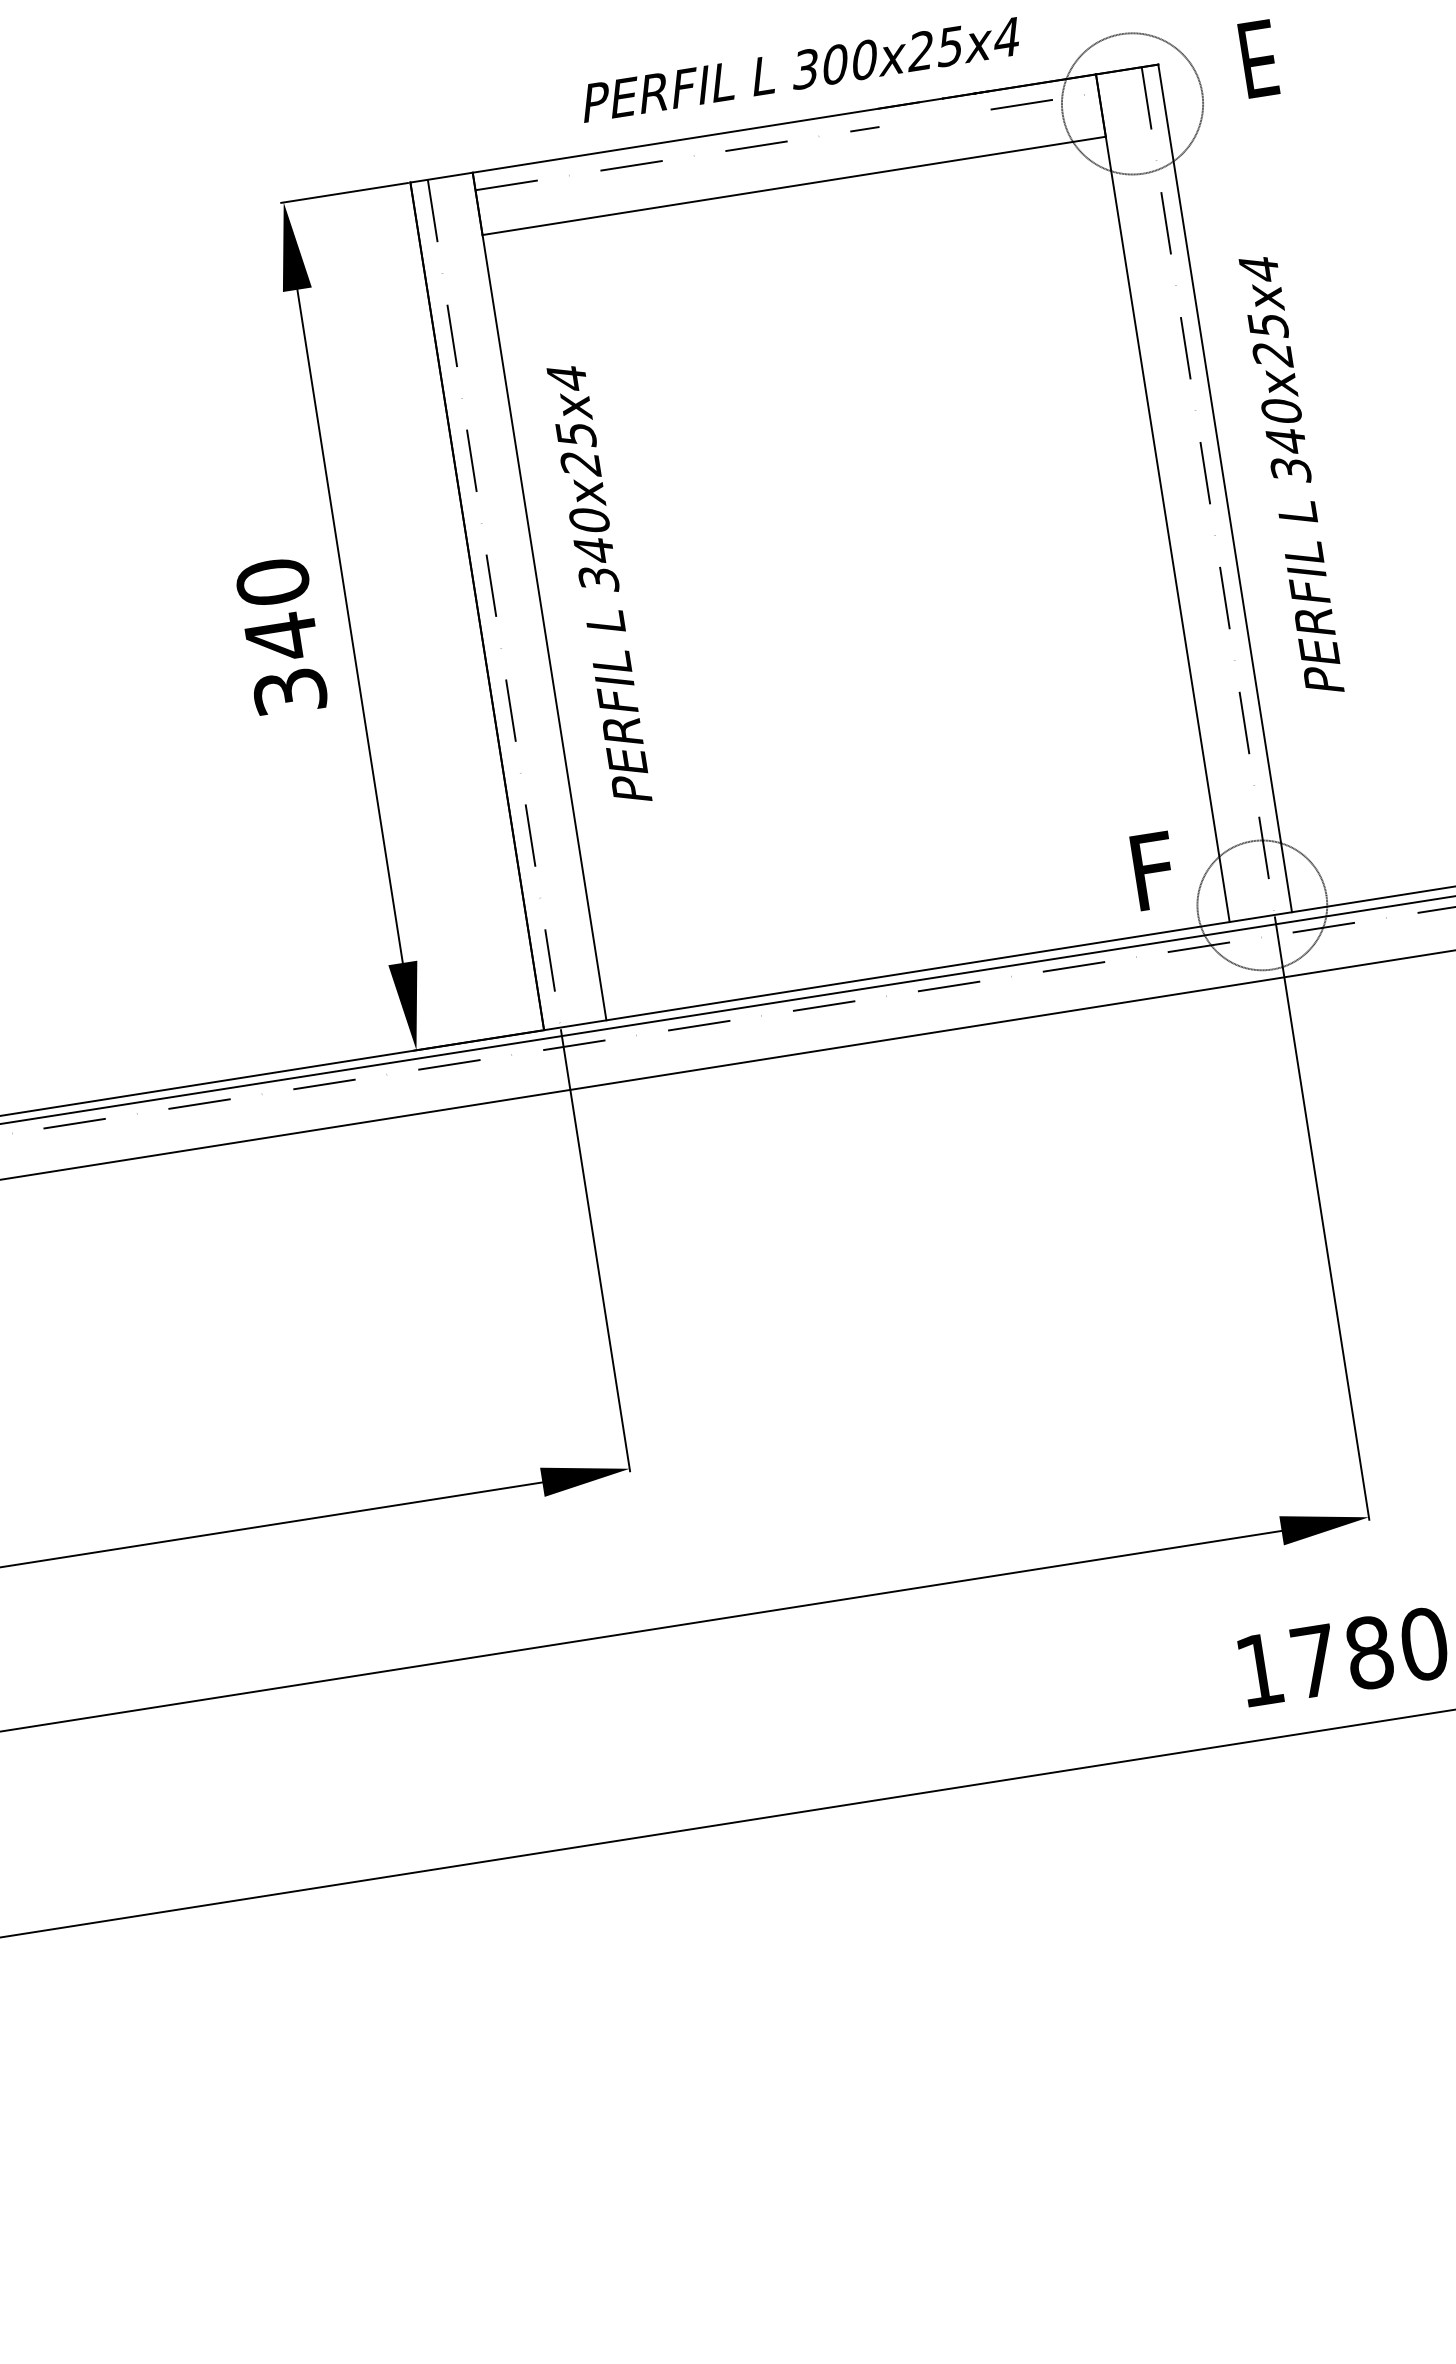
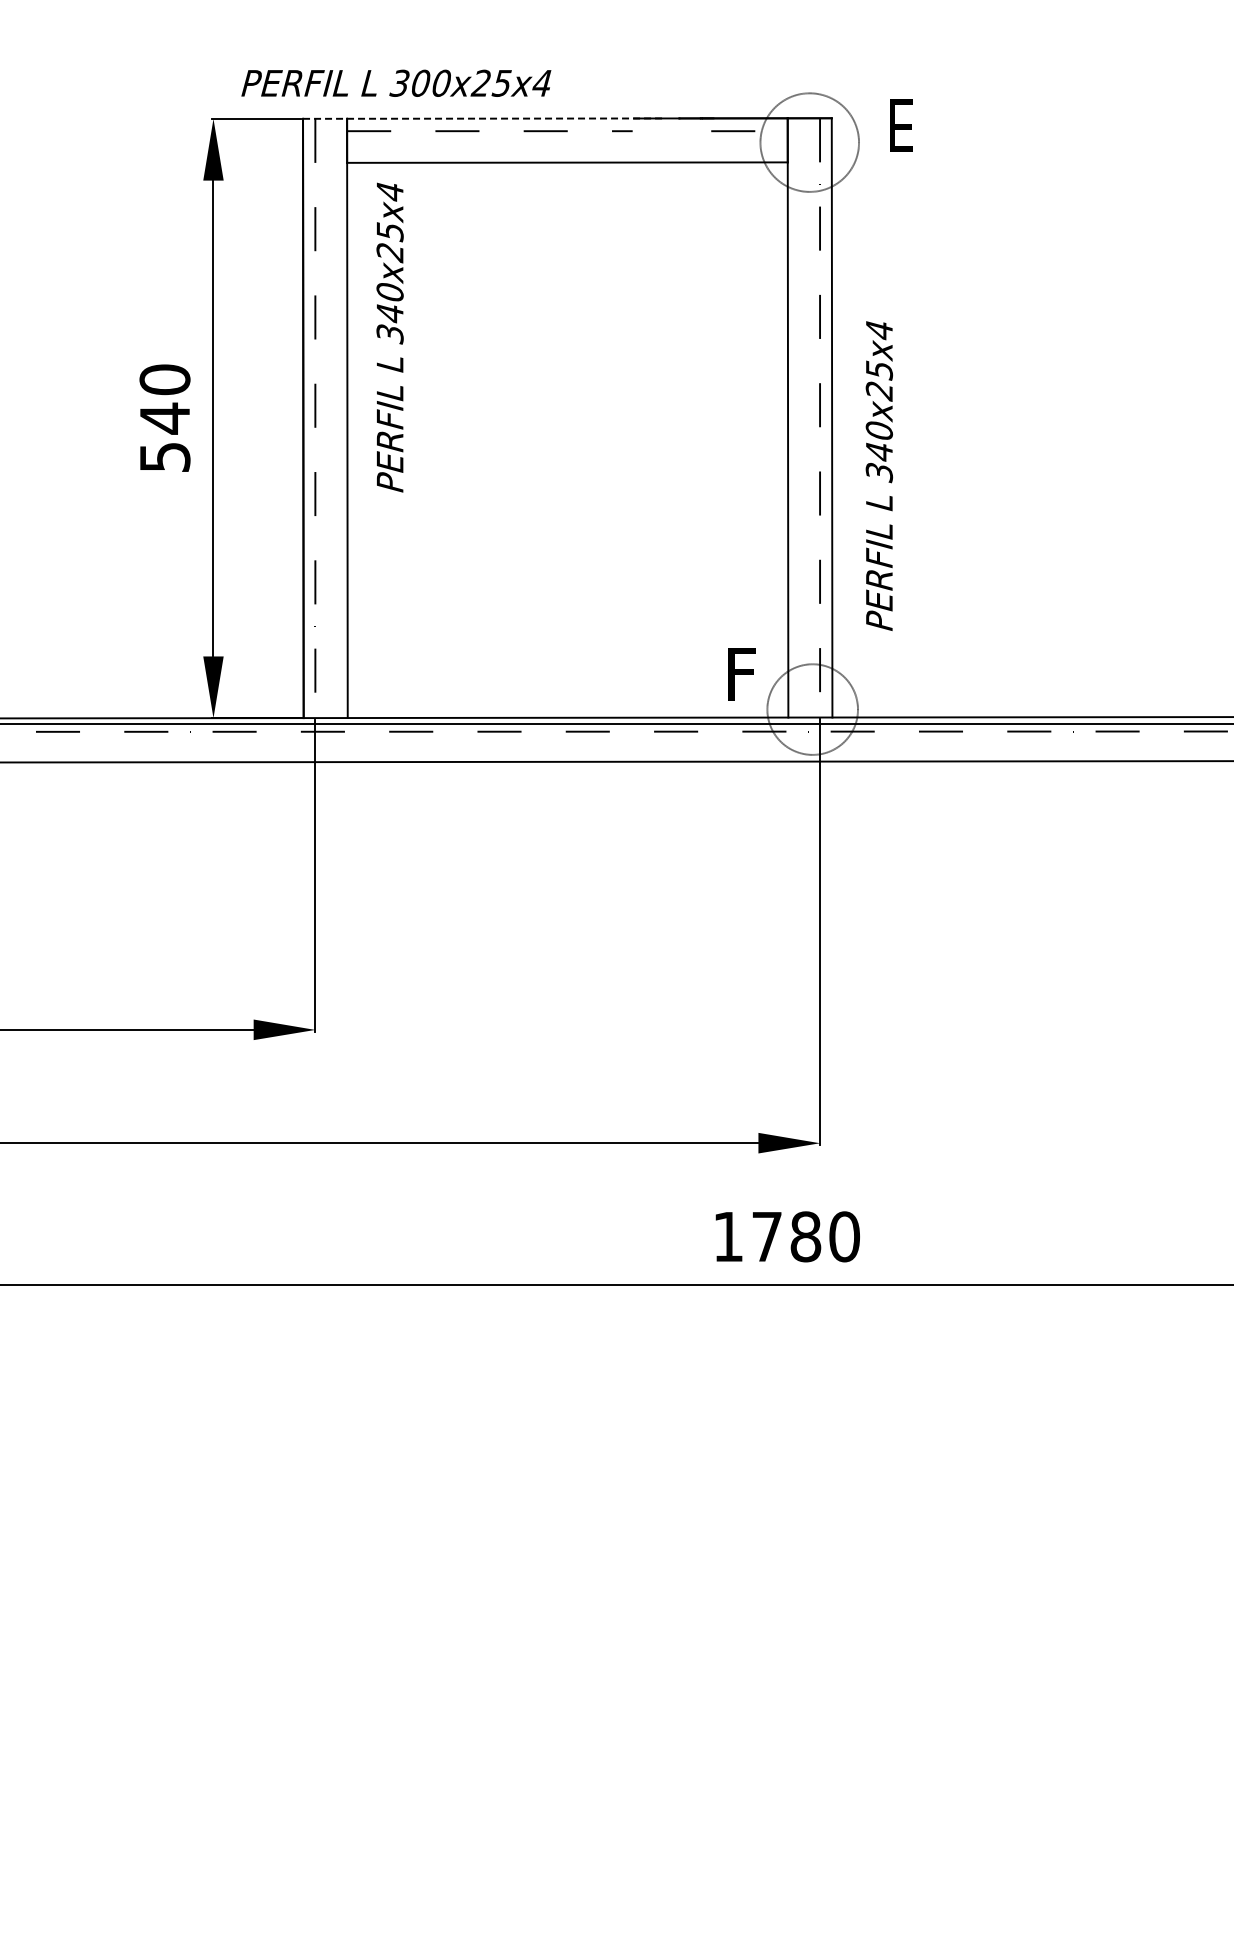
text: (800, 68) -> (396, 82), moved
line: (664, 142) -> (482, 118), solid -> dashed
text: (1290, 474) -> (878, 475), moved
text: (598, 584) -> (389, 337), moved
text: (289, 690) -> (164, 456), 340 -> 540

